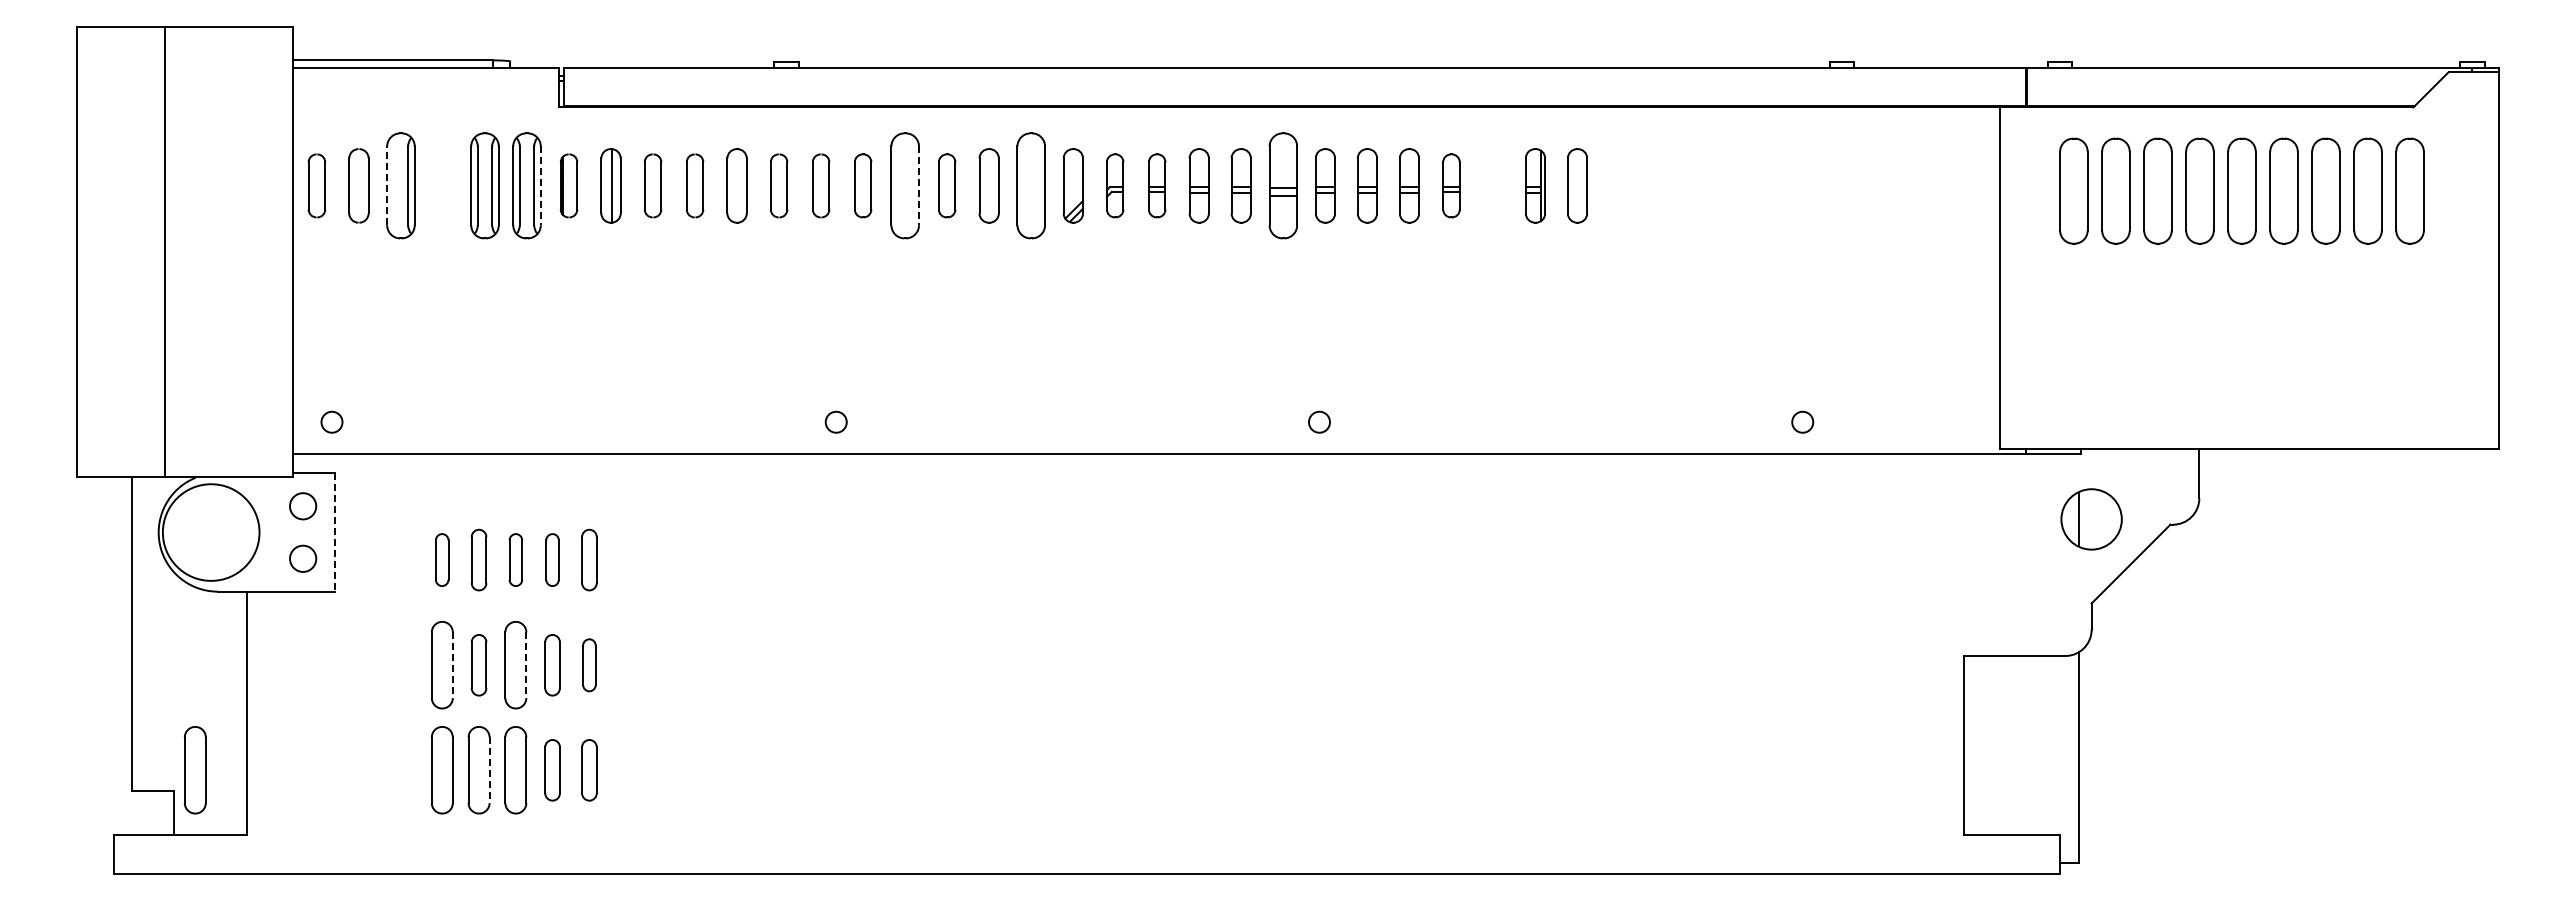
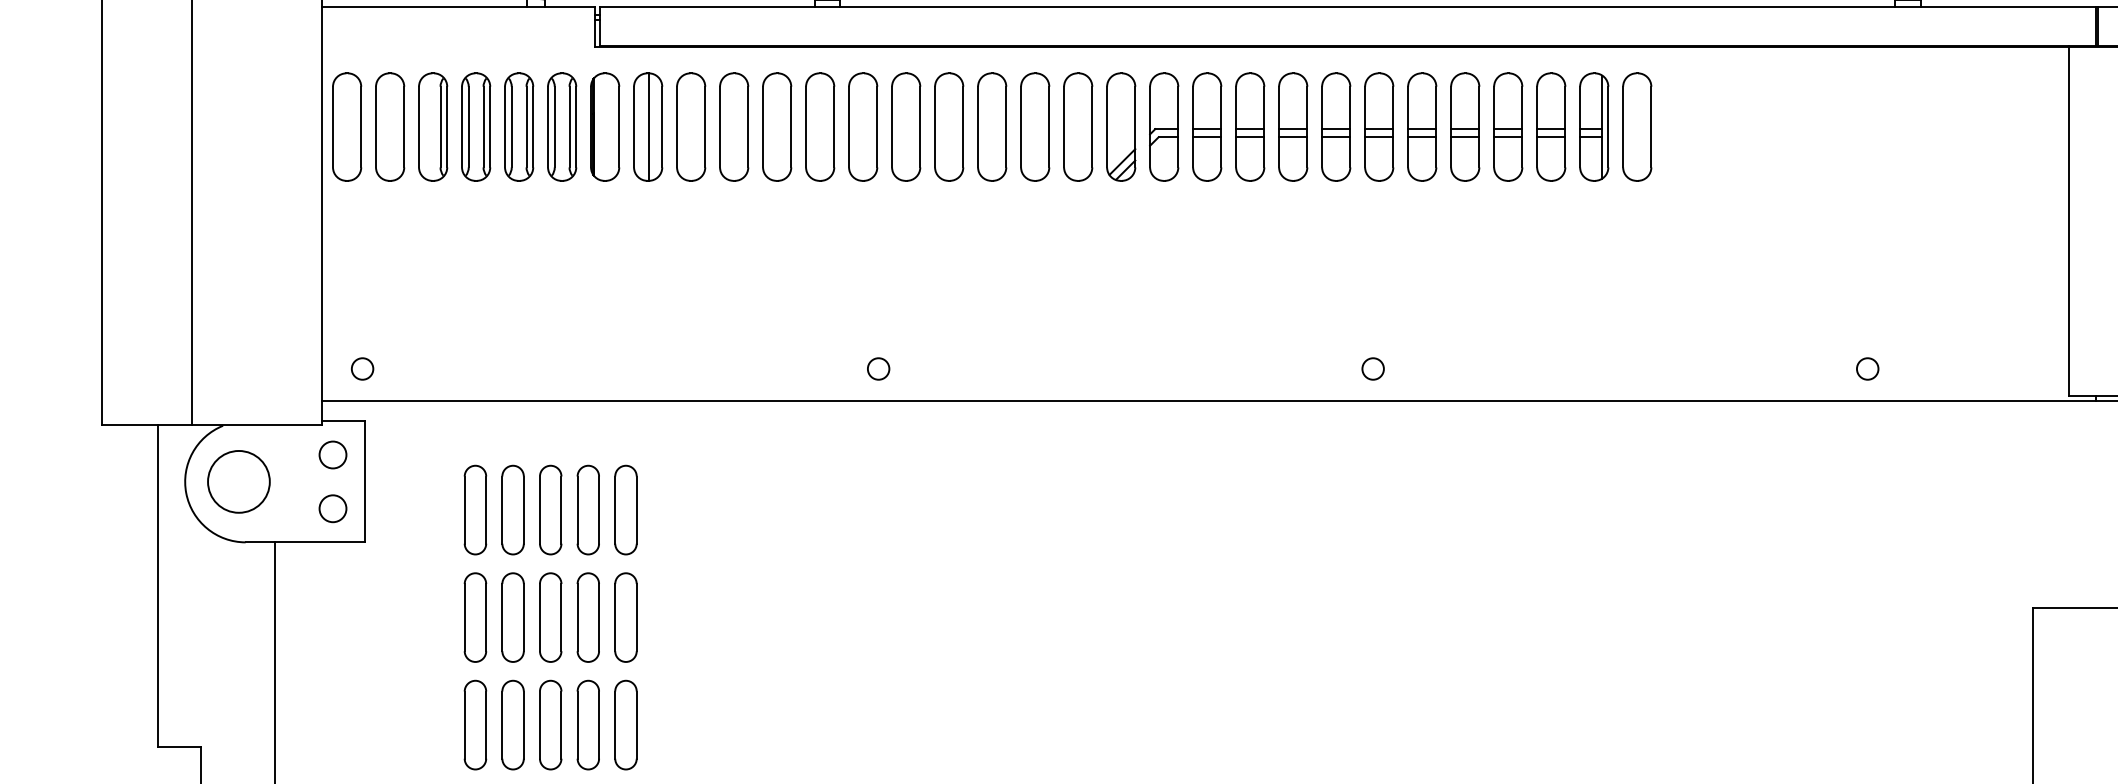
part: (316, 185) -> (346, 126), size x1.67
part: (358, 185) -> (389, 126), size x1.43
line: (387, 185) -> (419, 126), dashed -> solid
part: (442, 185) -> (475, 126), added
part: (568, 185) -> (604, 126), size x1.67
part: (610, 185) -> (647, 126), size x1.43
part: (652, 185) -> (690, 126), size x1.67
part: (694, 185) -> (733, 126), size x1.67
part: (736, 185) -> (776, 126), size x1.43
part: (778, 185) -> (819, 126), size x1.67
part: (820, 185) -> (862, 126), size x1.67
part: (862, 185) -> (905, 126), size x1.67
part: (946, 185) -> (991, 126), size x1.67
part: (988, 185) -> (1034, 126), size x1.43
part: (1073, 185) -> (1121, 126), size x1.43
part: (1114, 185) -> (1163, 126), size x1.67
part: (1156, 185) -> (1206, 126), size x1.67
part: (1198, 185) -> (1249, 126), size x1.43
part: (1240, 185) -> (1292, 126), size x1.43
part: (1325, 185) -> (1379, 126), size x1.43
part: (1367, 185) -> (1422, 126), size x1.43
part: (1409, 185) -> (1465, 126), size x1.43
part: (1451, 185) -> (1508, 126), size x1.67
part: (1493, 185) -> (1551, 126), added
part: (1535, 185) -> (1594, 126), size x1.43
part: (1577, 185) -> (1637, 126), size x1.43
line: (540, 186) -> (575, 127), dashed -> solid
line: (919, 186) -> (963, 127), dashed -> solid
circle: (211, 532) -> (239, 481), size x0.62
line: (334, 533) -> (365, 482), dashed -> solid
part: (441, 559) -> (474, 509), size x1.67
part: (478, 559) -> (512, 509), size x1.43
part: (515, 559) -> (550, 509), size x1.67
part: (552, 559) -> (588, 509), size x1.67
part: (589, 559) -> (626, 509), size x1.43
line: (452, 665) -> (485, 617), dashed -> solid
part: (478, 665) -> (512, 617), size x1.43
line: (526, 665) -> (561, 617), dashed -> solid
part: (552, 665) -> (588, 617), size x1.43
part: (589, 665) -> (626, 617), size x1.67
part: (195, 770) -> (222, 725), removed
line: (489, 770) -> (523, 725), dashed -> solid
part: (552, 770) -> (588, 725), size x1.43
part: (589, 770) -> (626, 725), size x1.43

